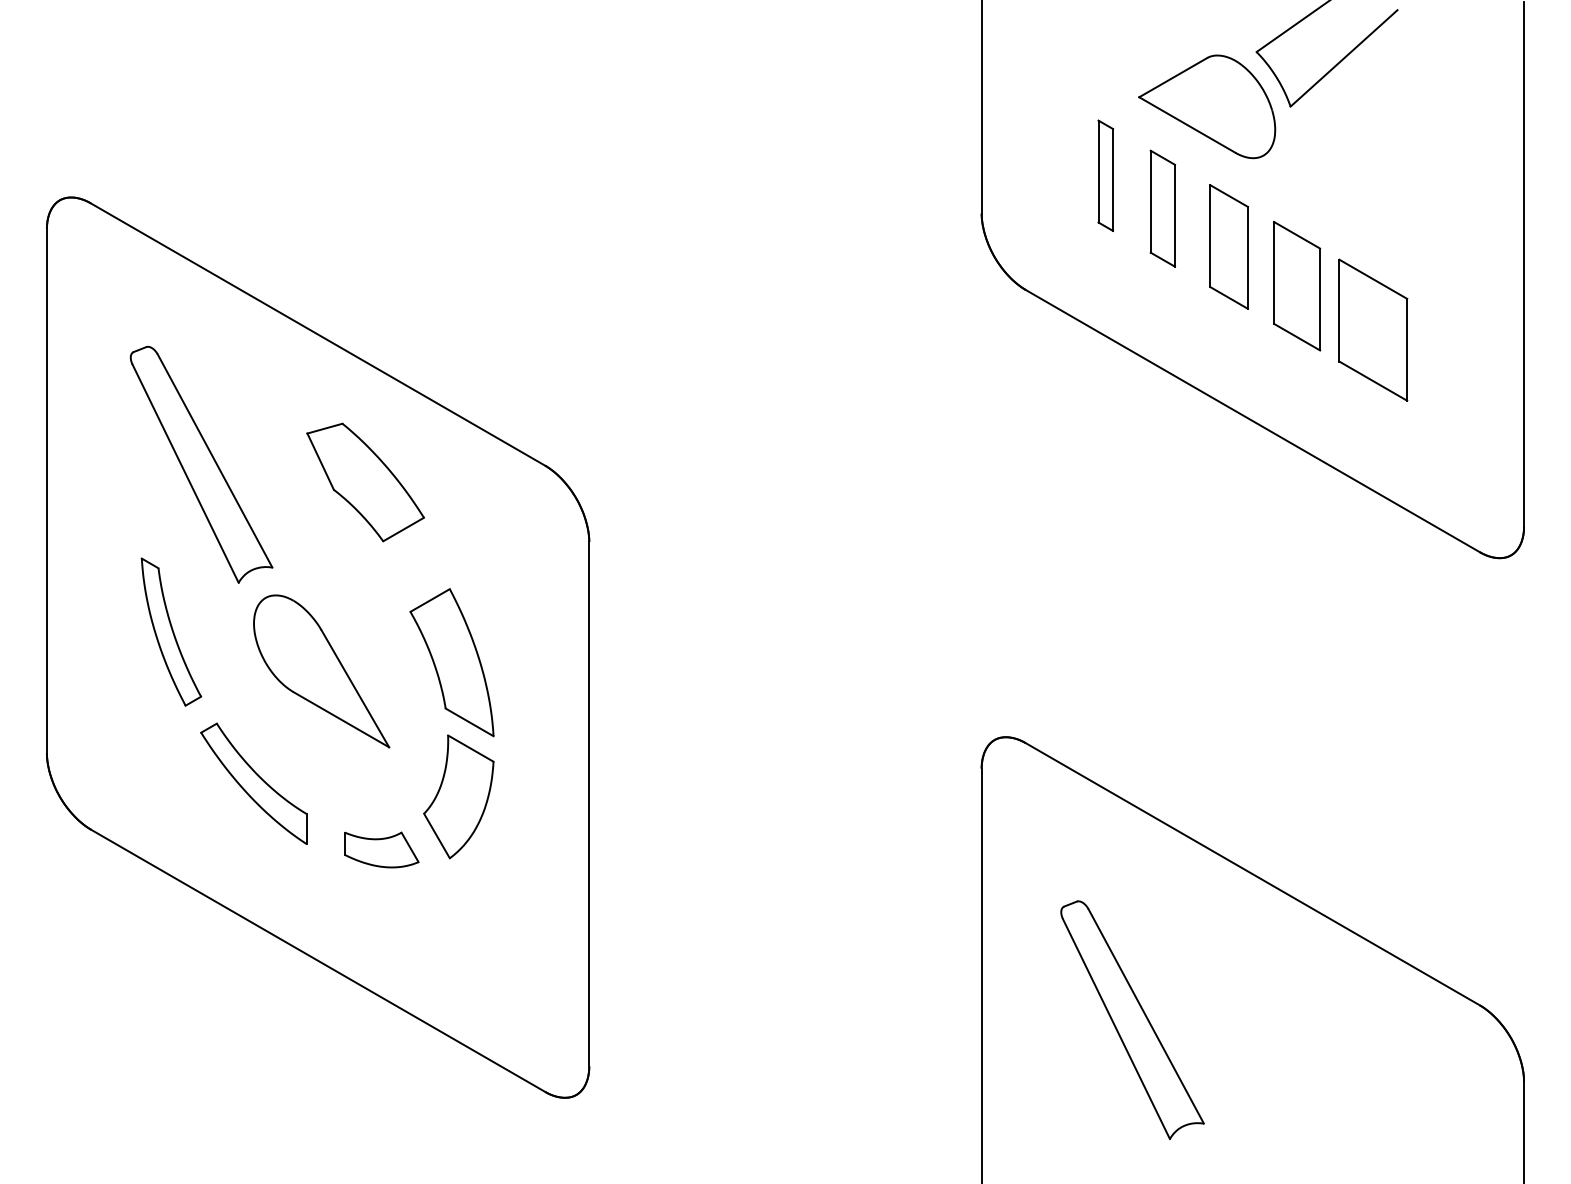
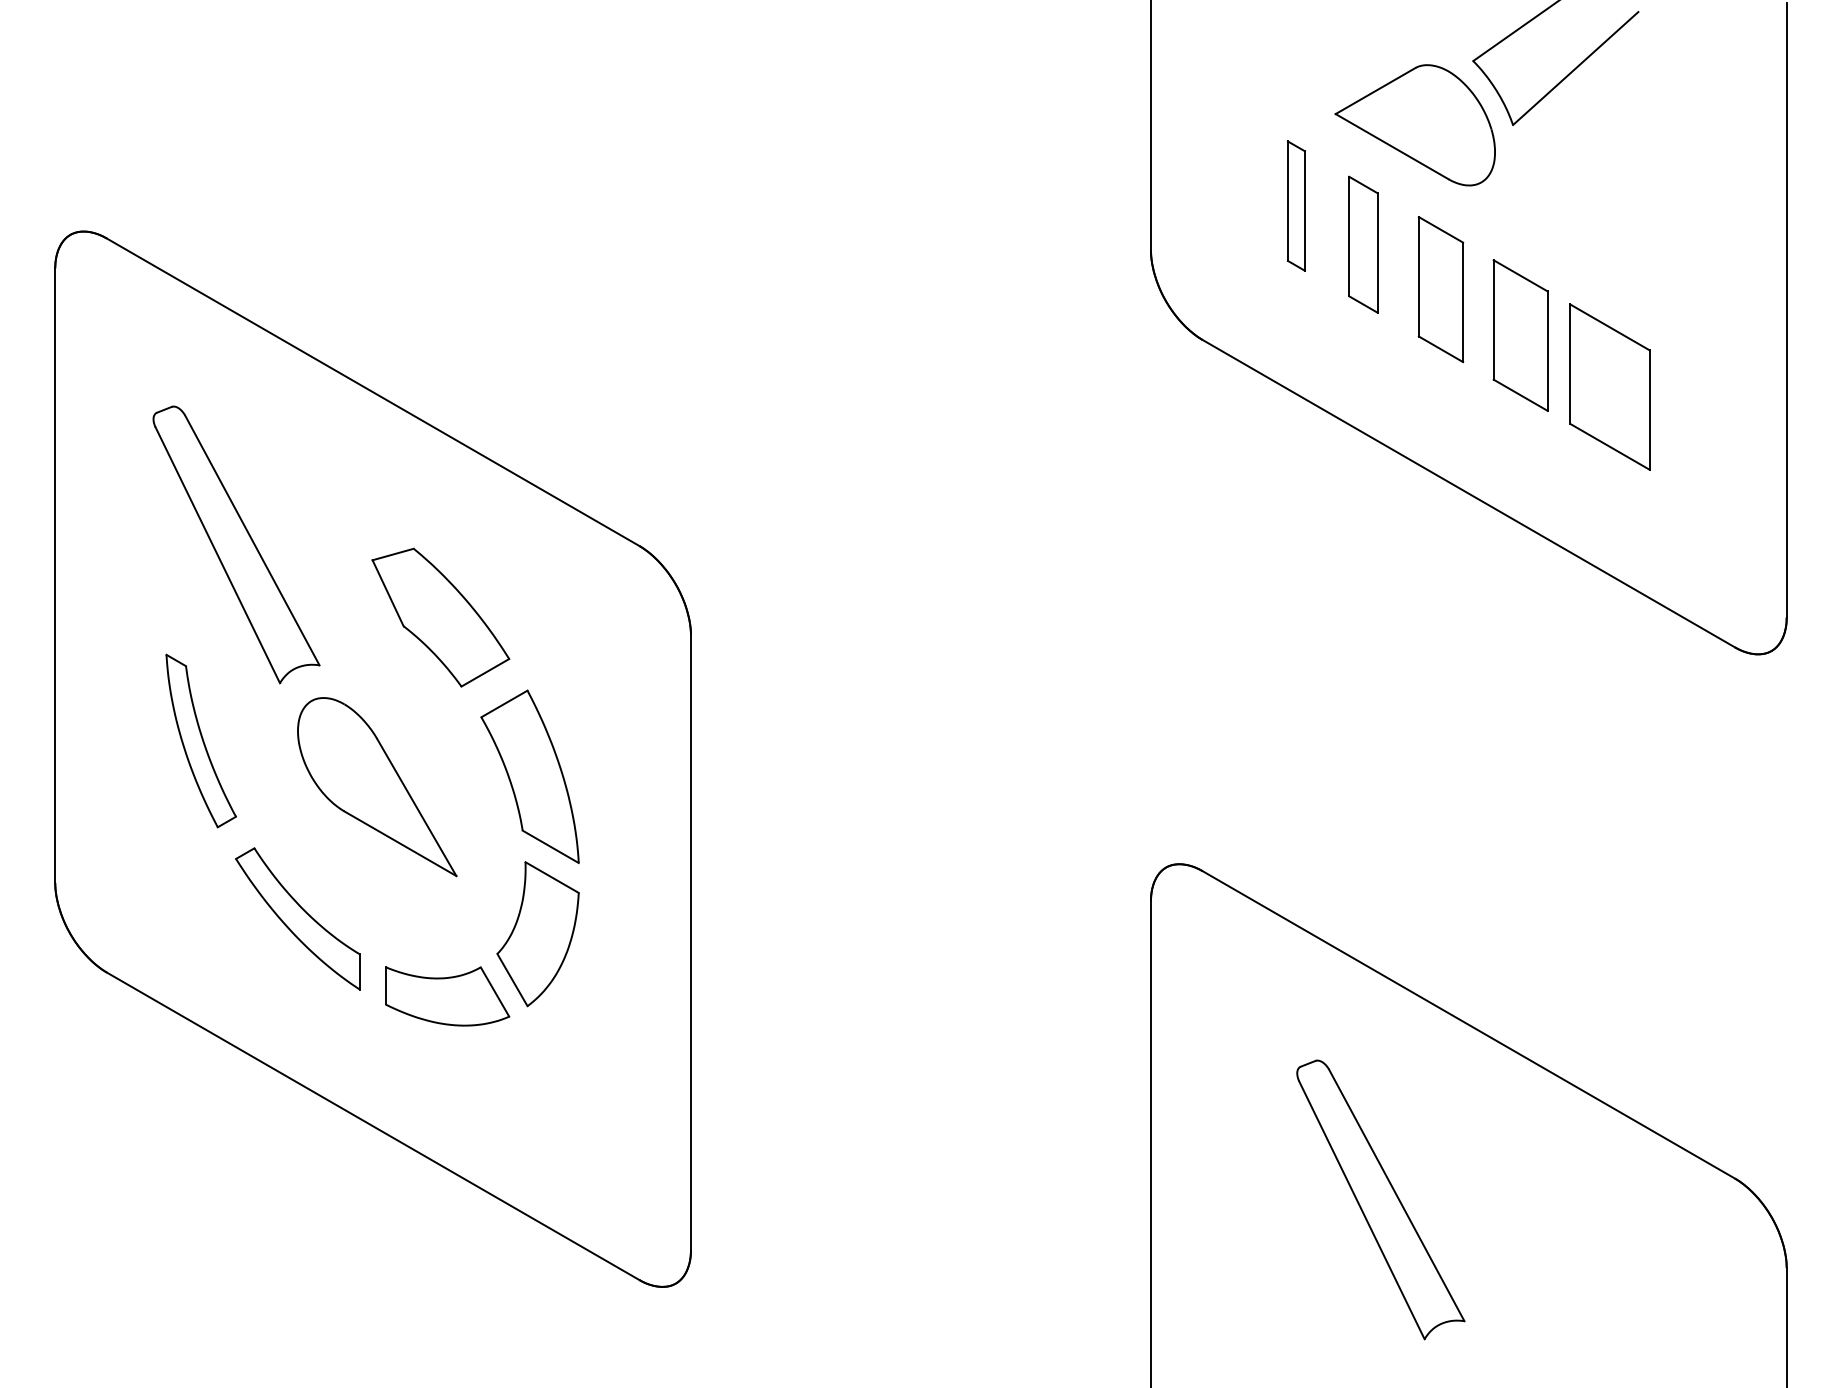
part: (365, 482) -> (440, 617), moved
part: (381, 850) -> (447, 996), size x1.43
part: (1132, 1019) -> (1380, 1199), moved

